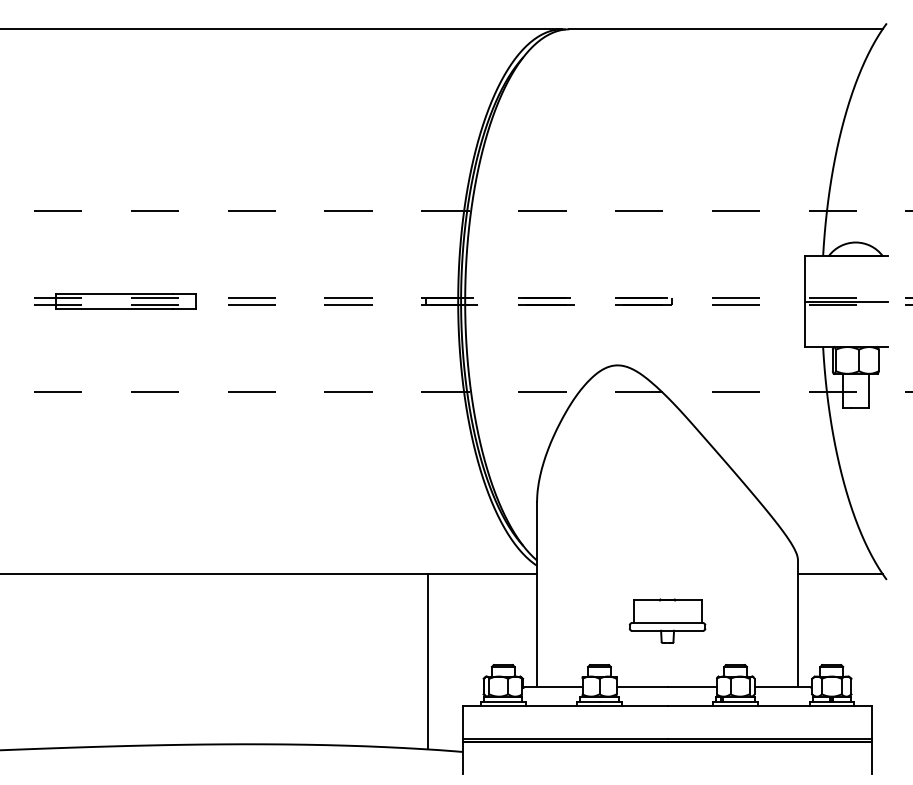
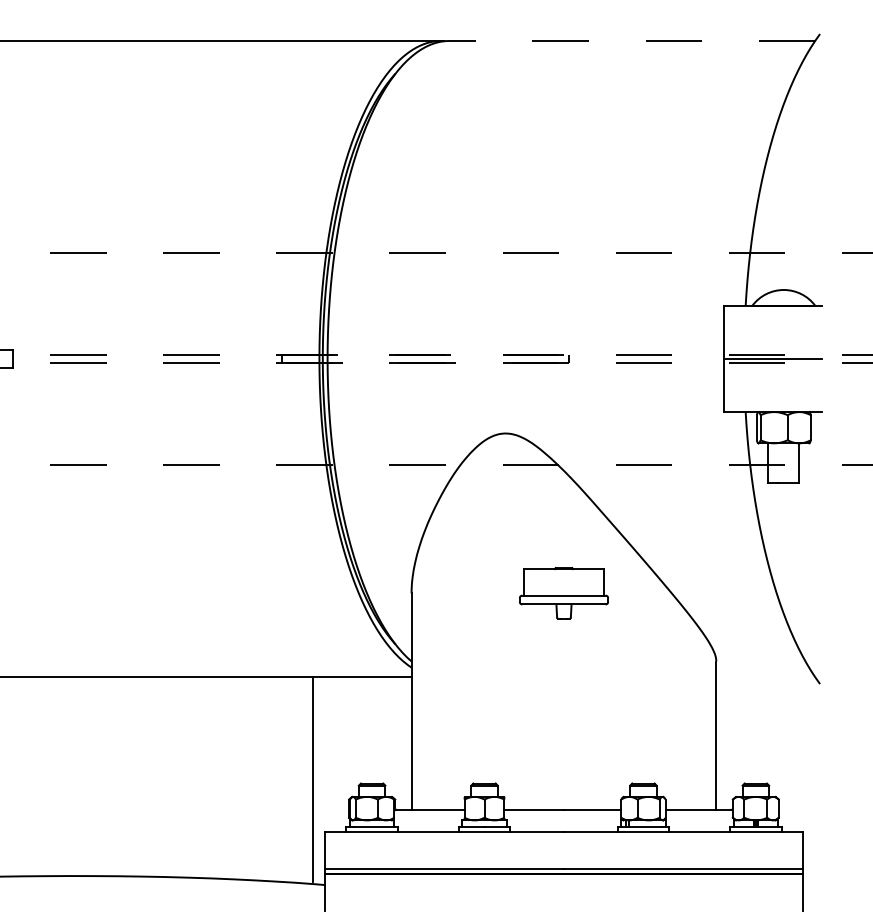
line: (726, 29) -> (632, 41), solid -> dashed
line: (840, 574) -> (765, 677), removed
part: (667, 620) -> (563, 592), moved
line: (427, 661) -> (312, 779), moved

